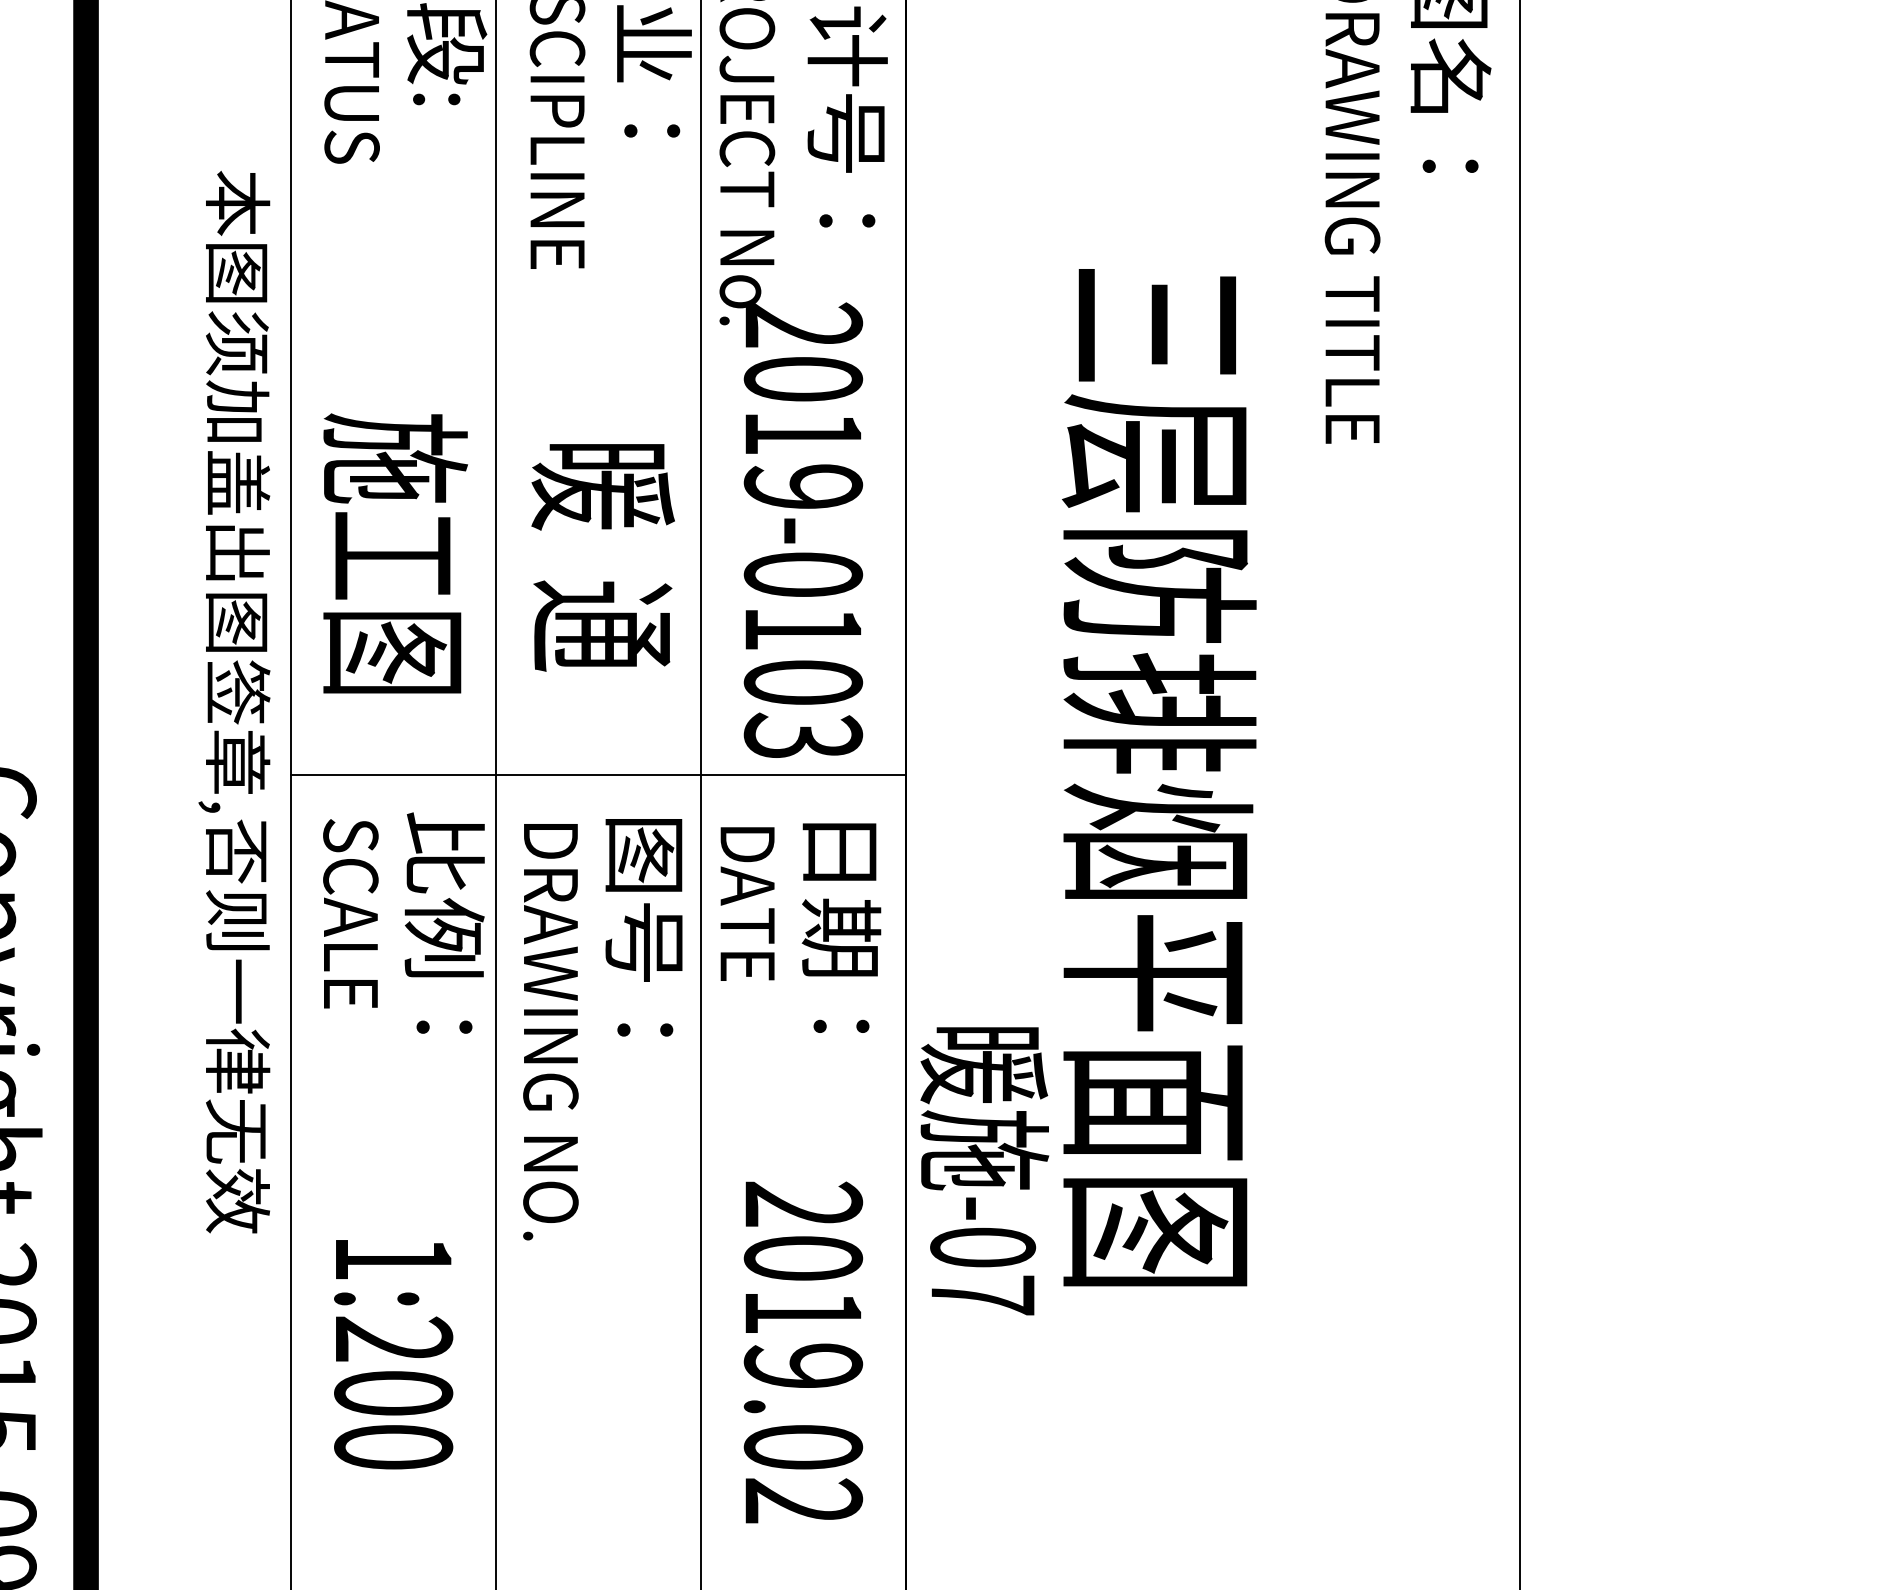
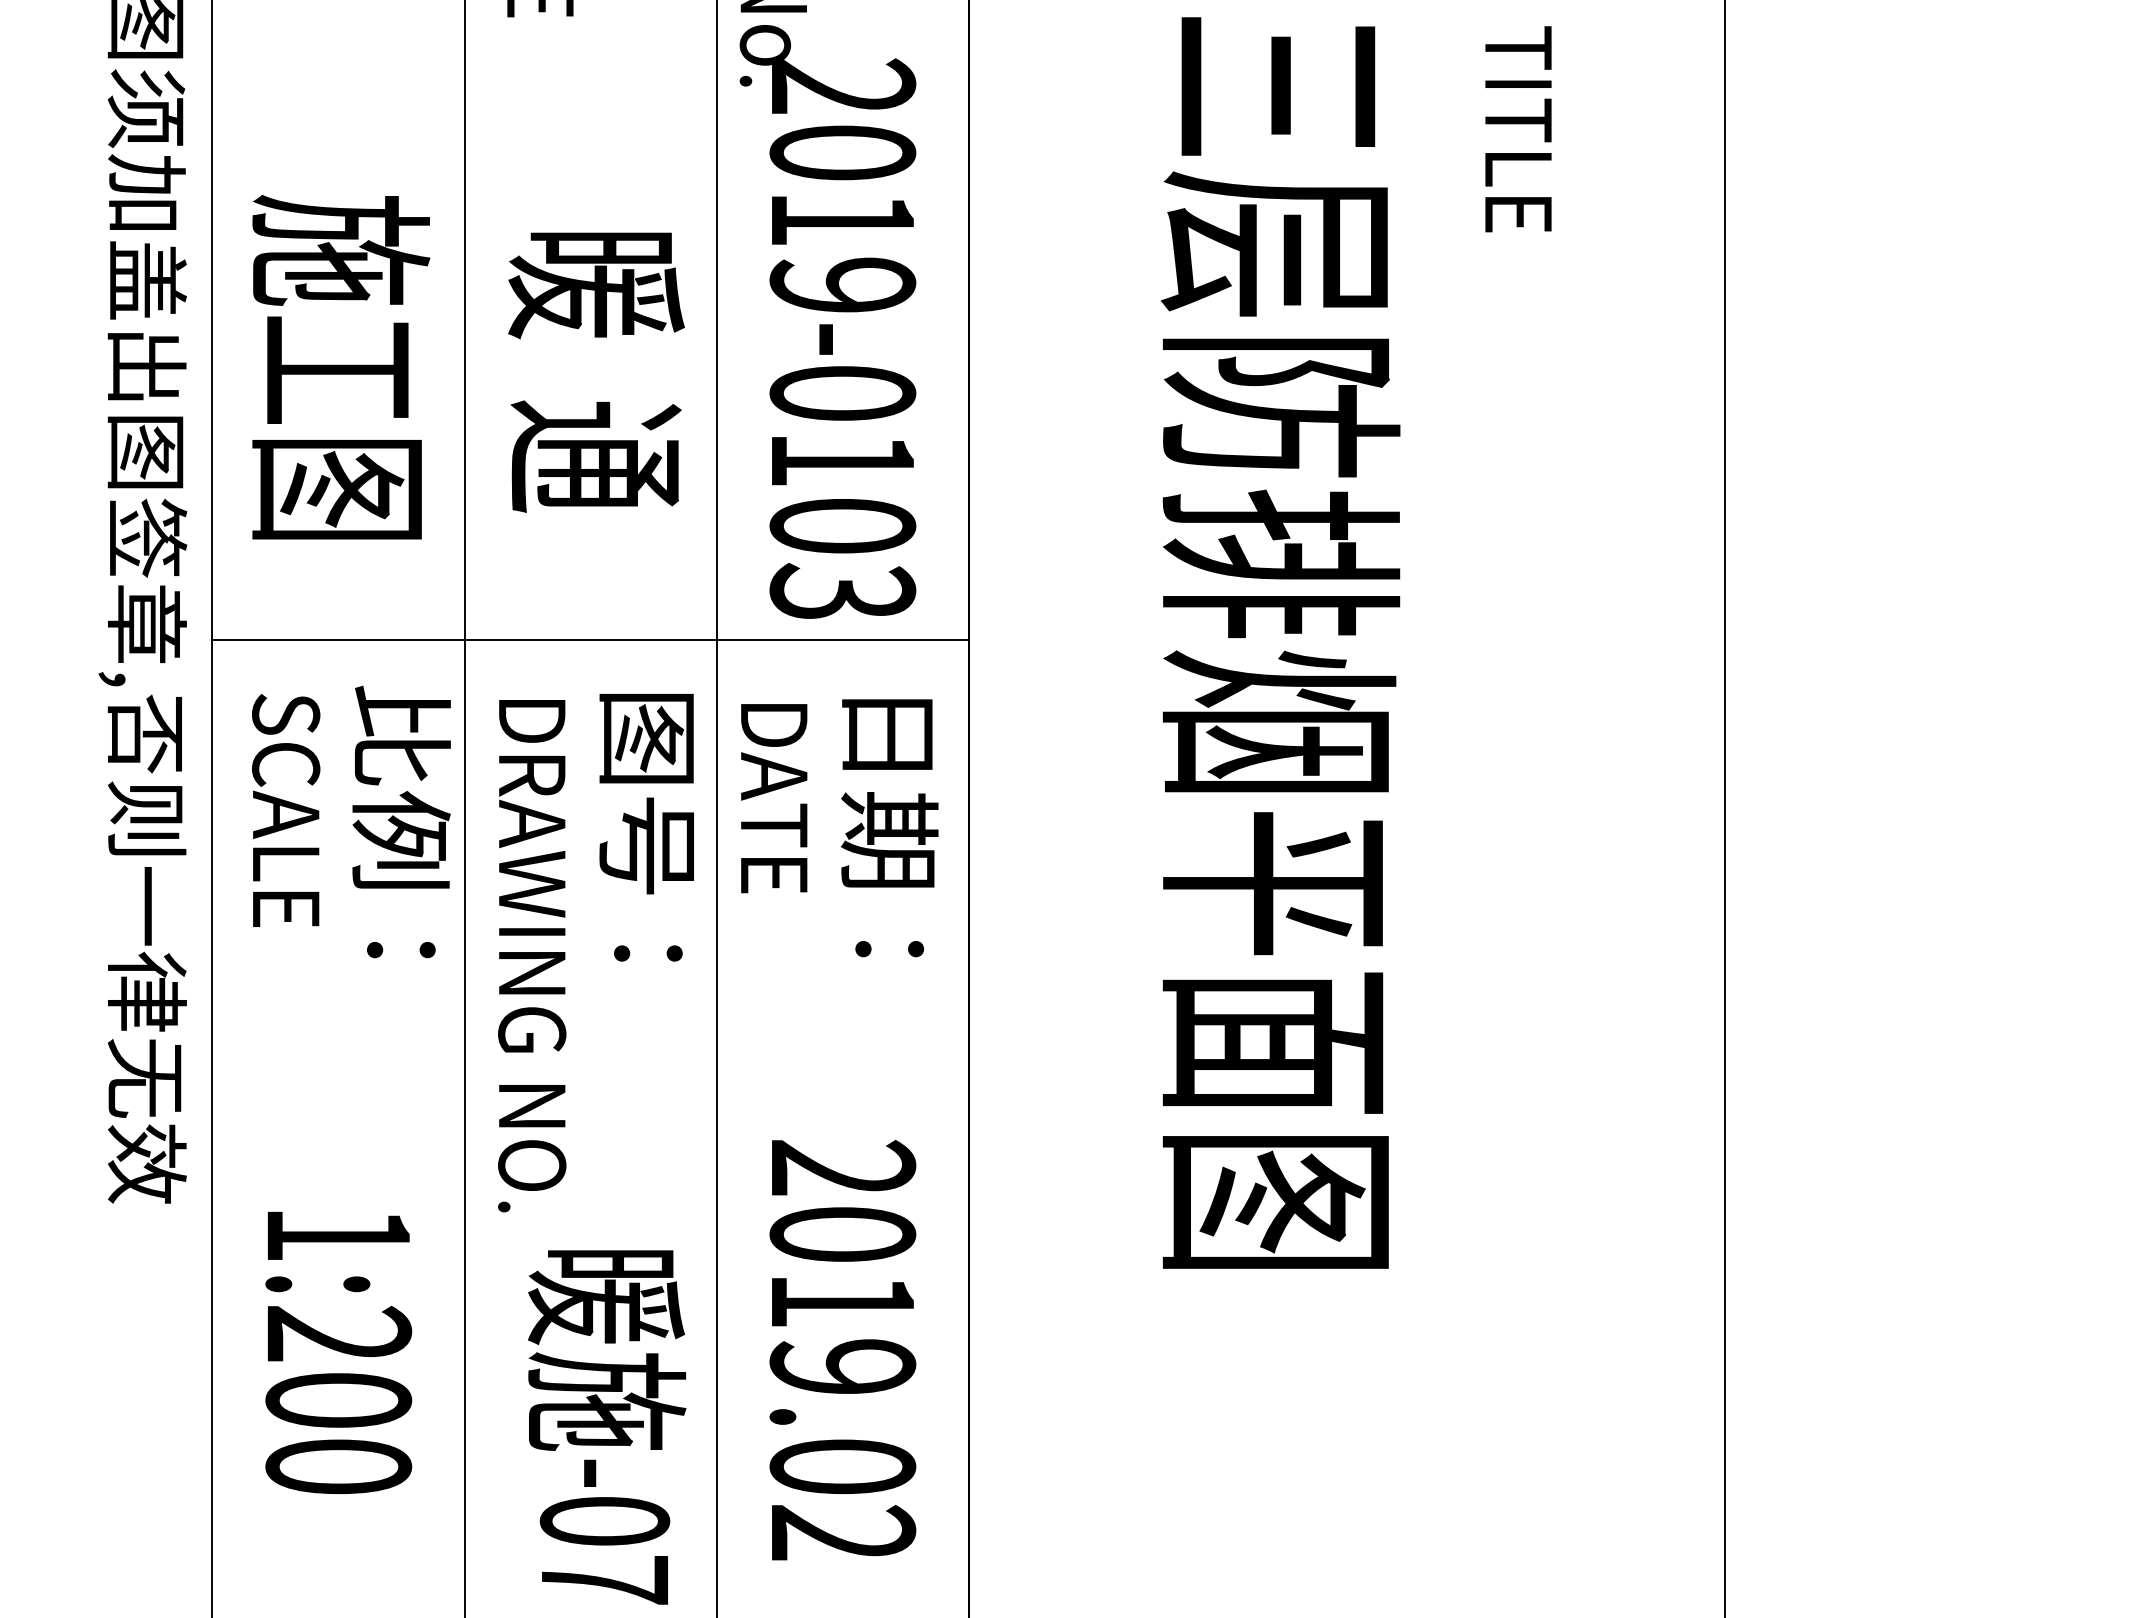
text: (984, 1171) -> (606, 1427), moved

